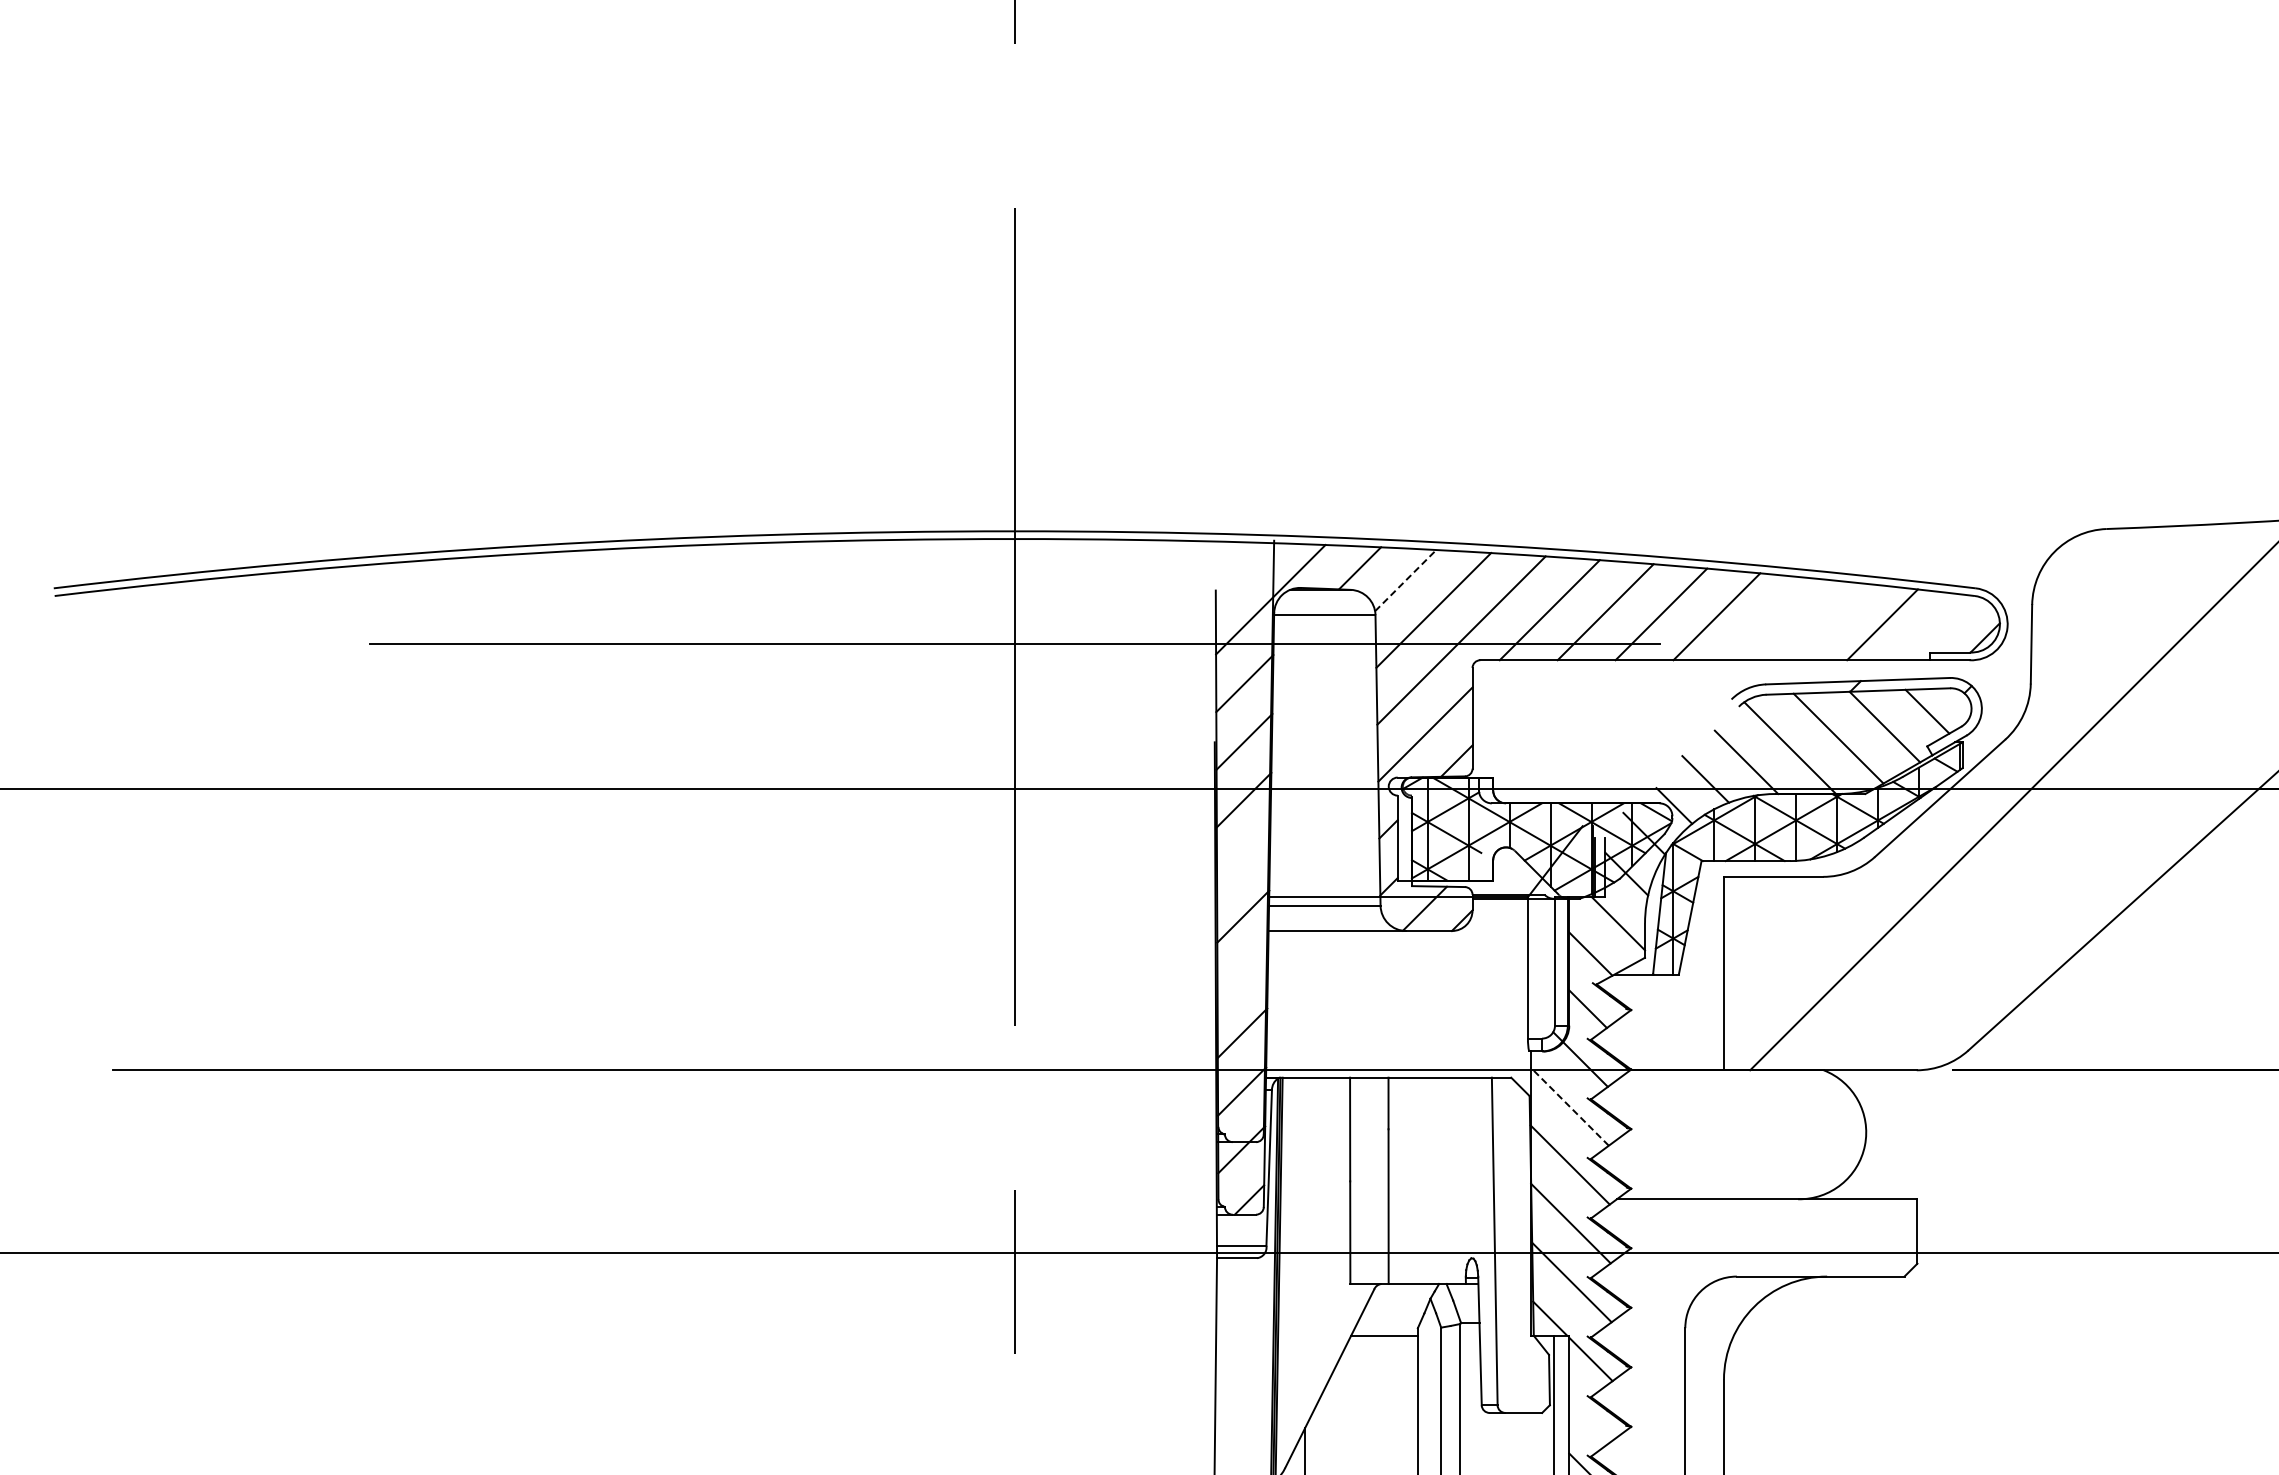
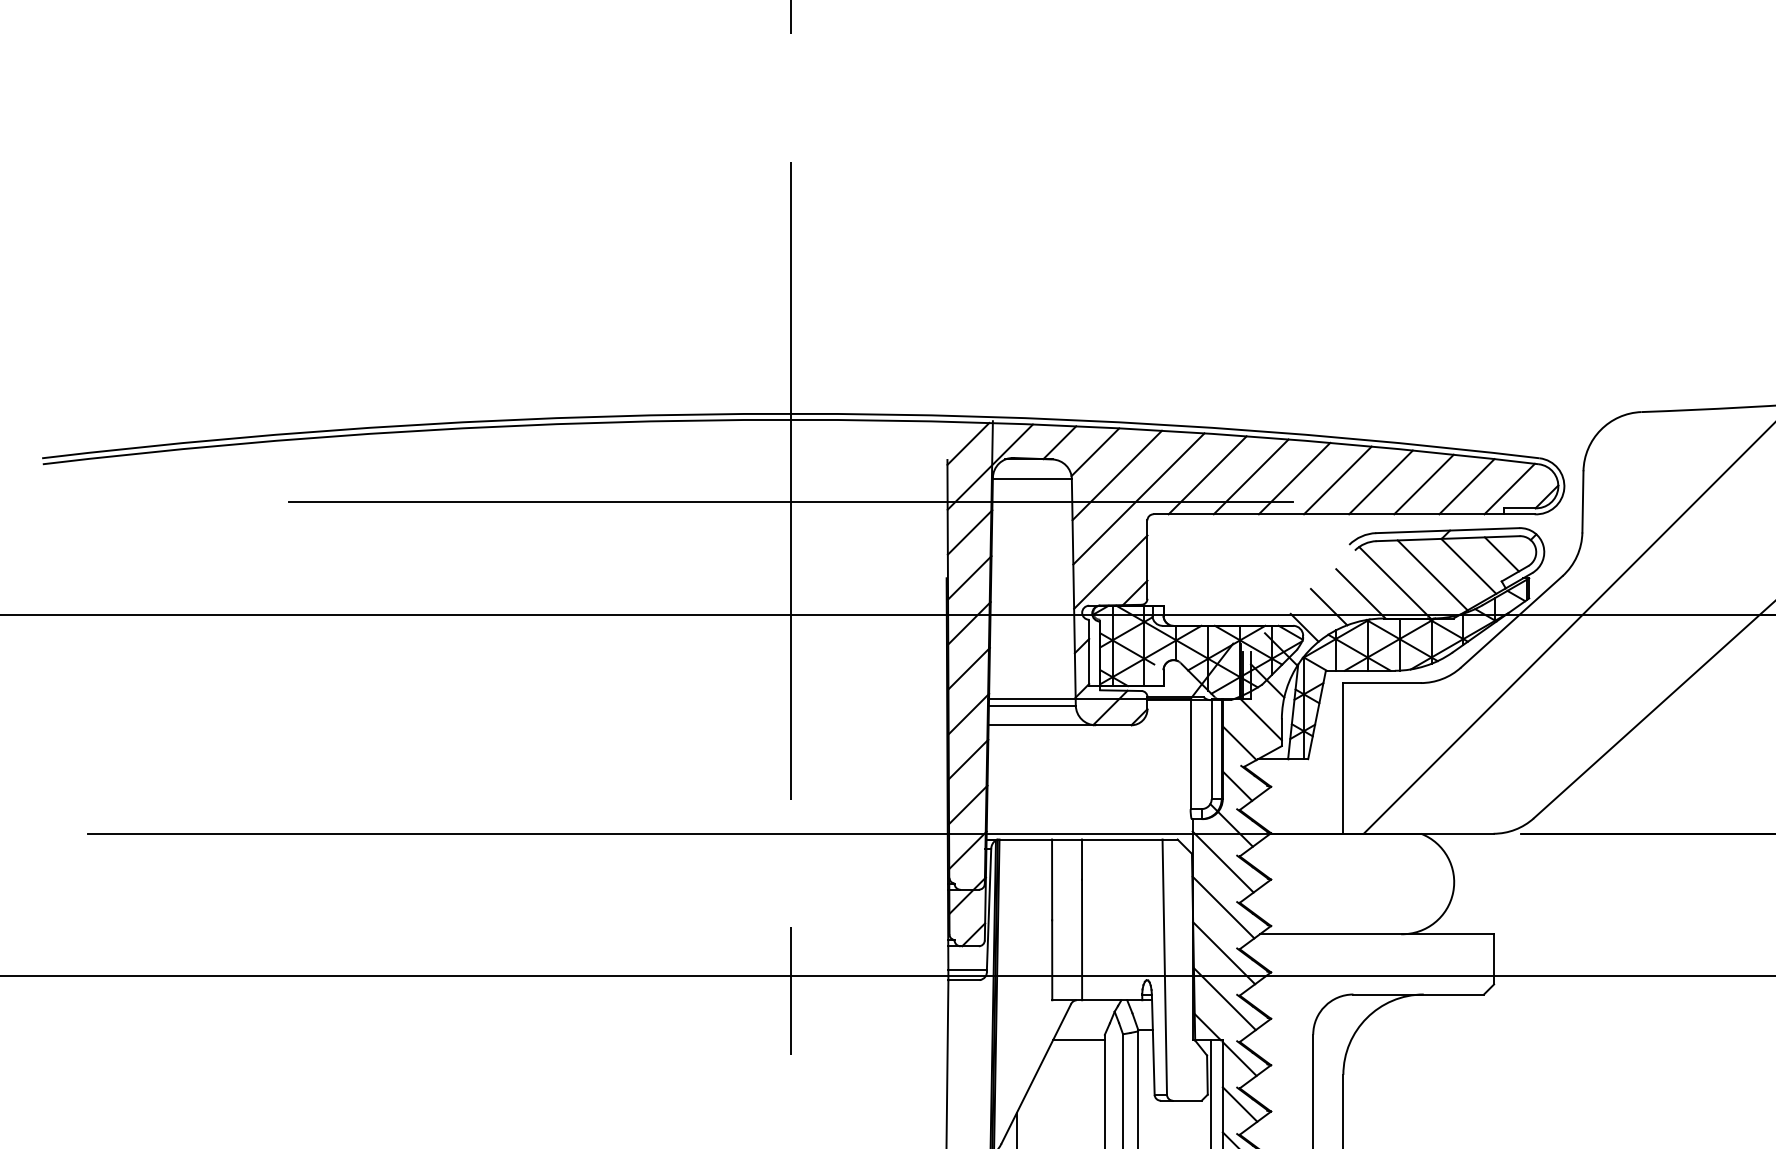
line: (1242, 569) -> (968, 443), added
line: (1406, 580) -> (1096, 452), dashed -> solid
line: (1772, 619) -> (1381, 482), added
line: (1827, 621) -> (1424, 484), added
line: (1937, 627) -> (1509, 488), added
line: (1243, 858) -> (969, 668), added
line: (1242, 974) -> (968, 759), added
line: (1569, 1106) -> (1223, 861), dashed -> solid
line: (1591, 1417) -> (1240, 1104), added

